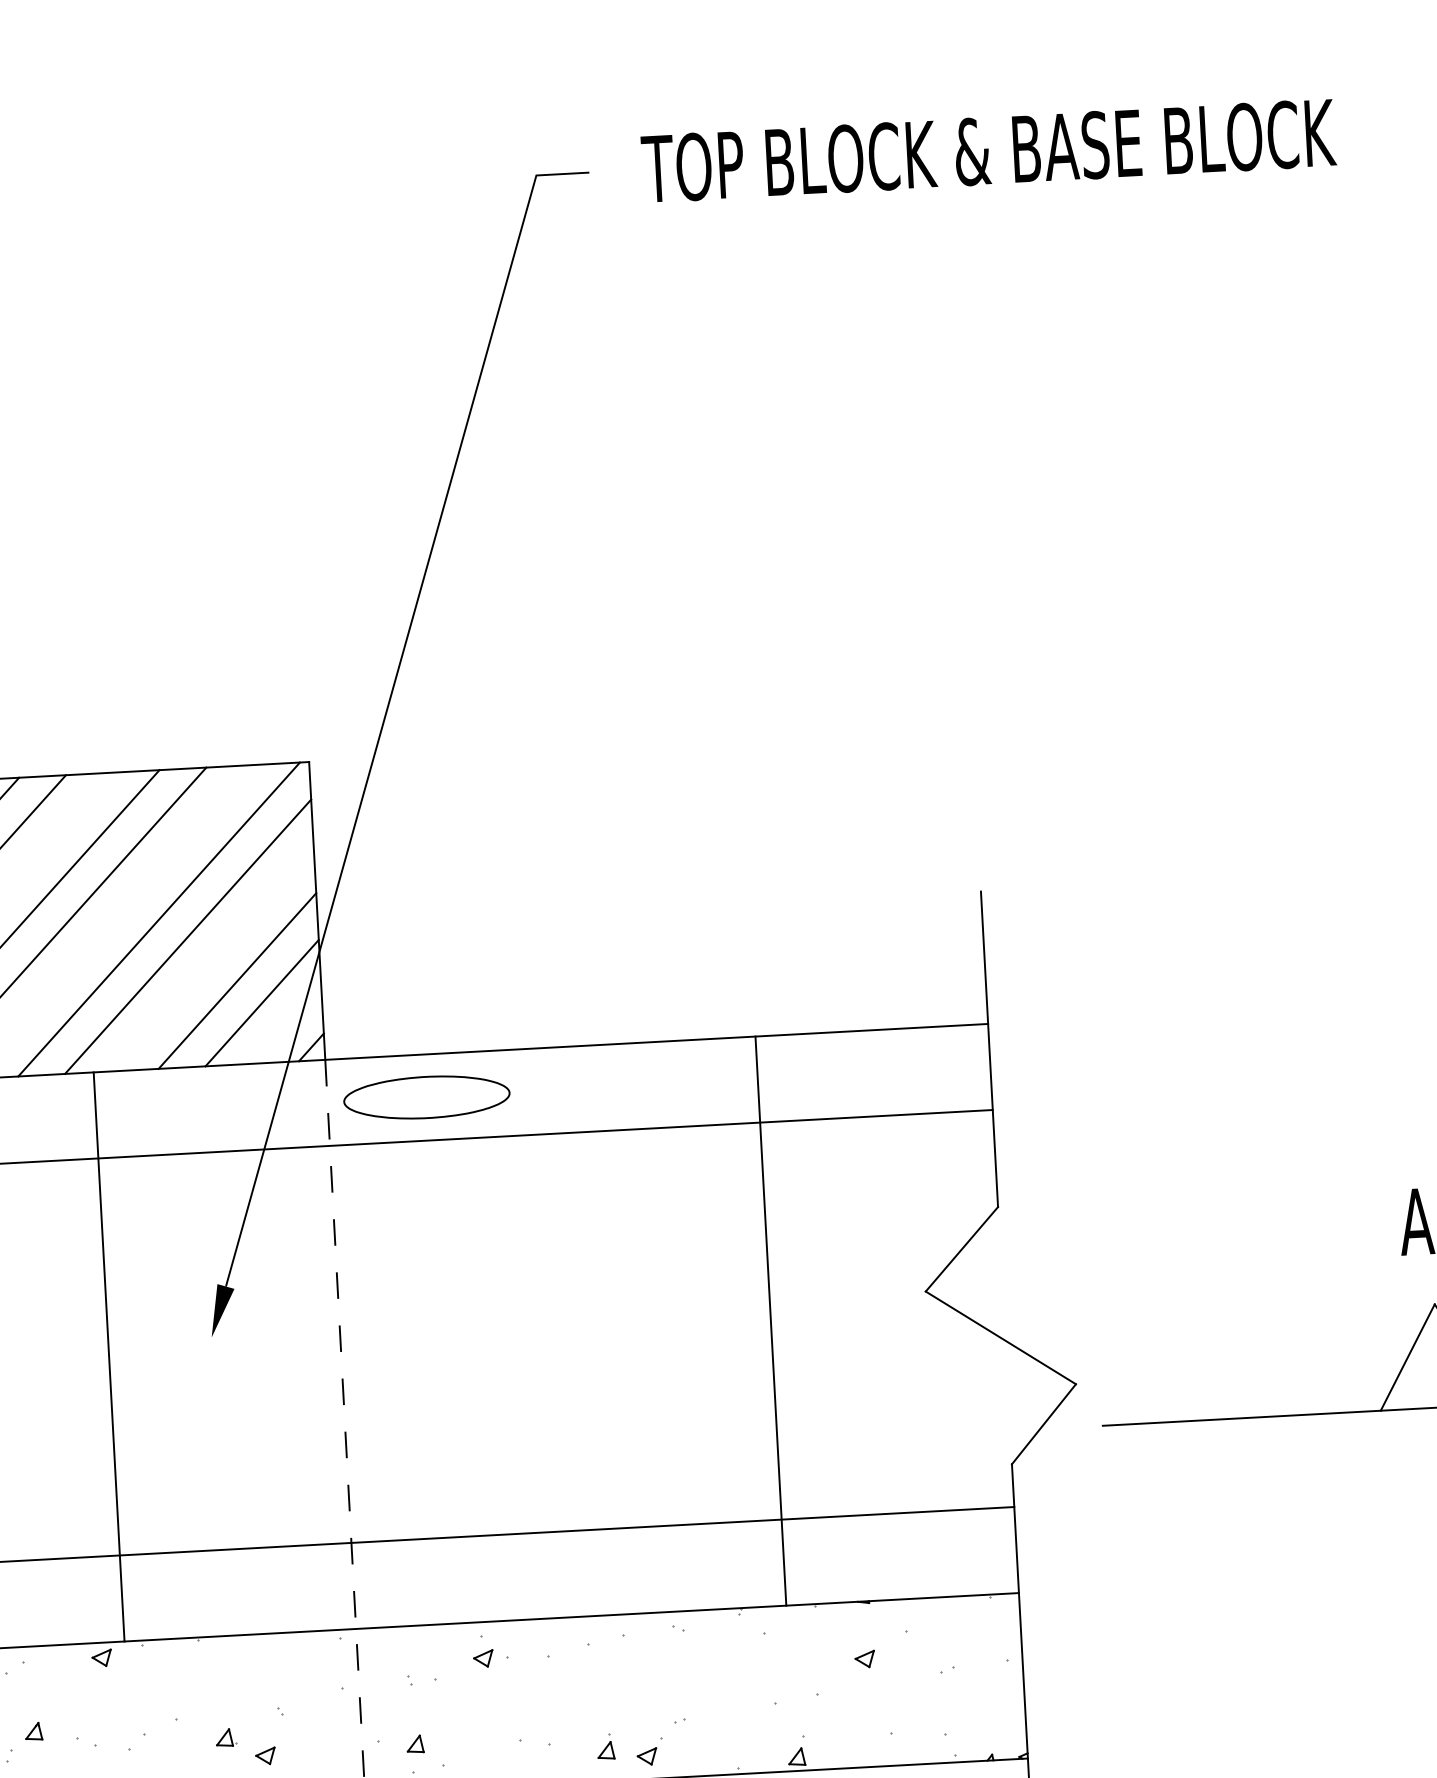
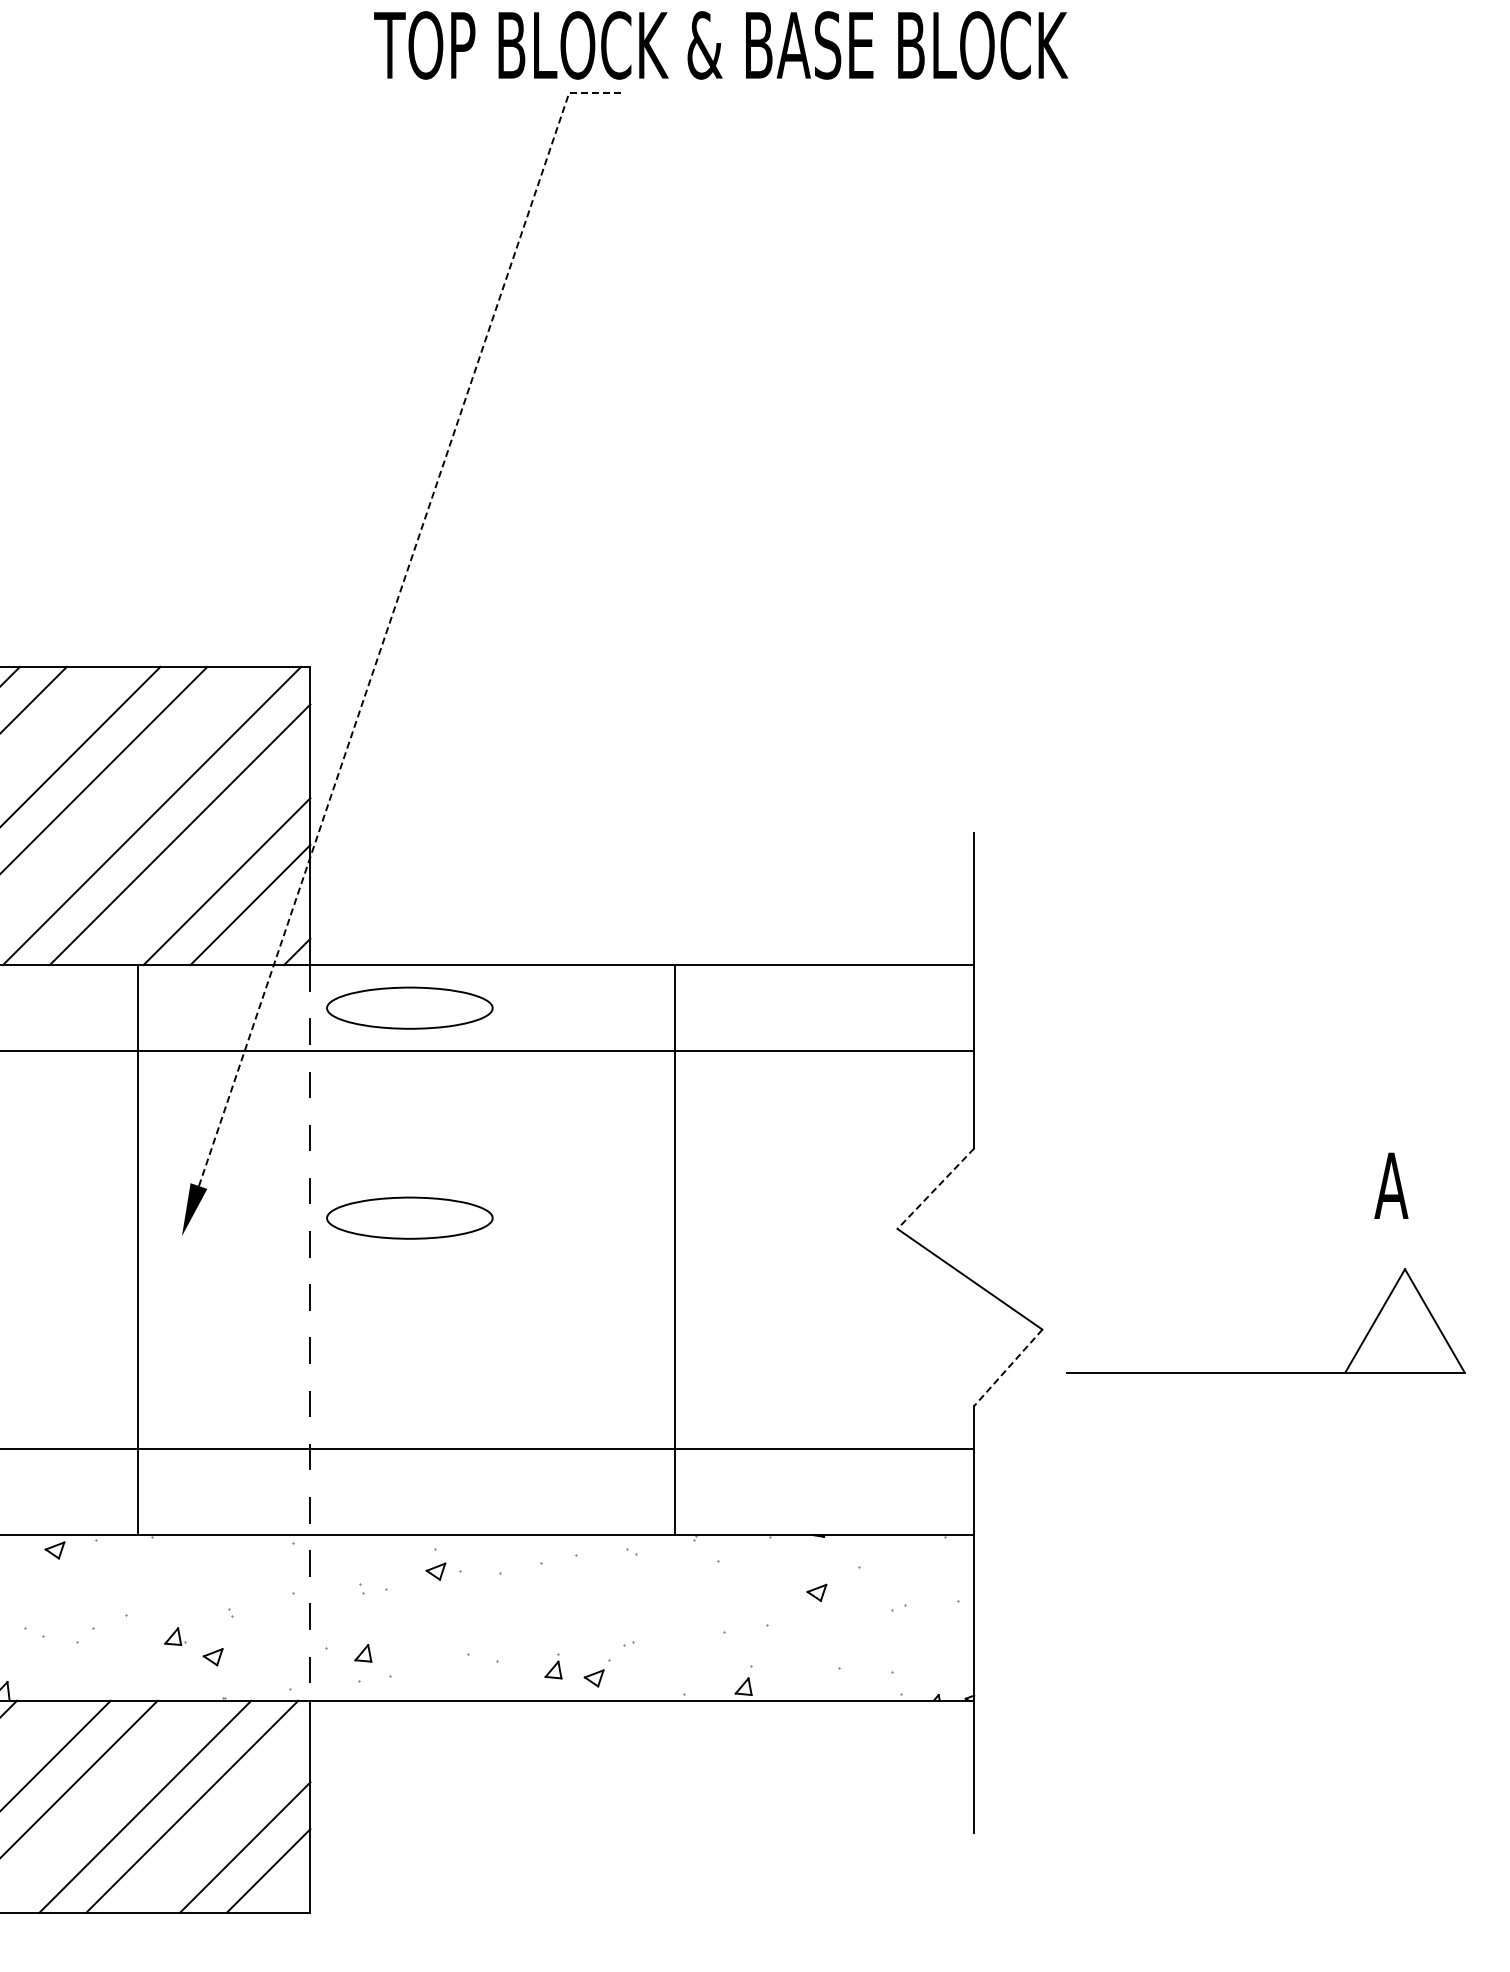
text: (989, 151) -> (721, 45), moved
line: (388, 704) -> (392, 613), solid -> dashed
line: (961, 1249) -> (935, 1188), solid -> dashed
part: (437, 1306) -> (409, 1217), added
line: (771, 1321) -> (675, 1250), moved
line: (109, 1357) -> (137, 1250), moved
line: (1044, 1424) -> (1008, 1368), solid -> dashed

